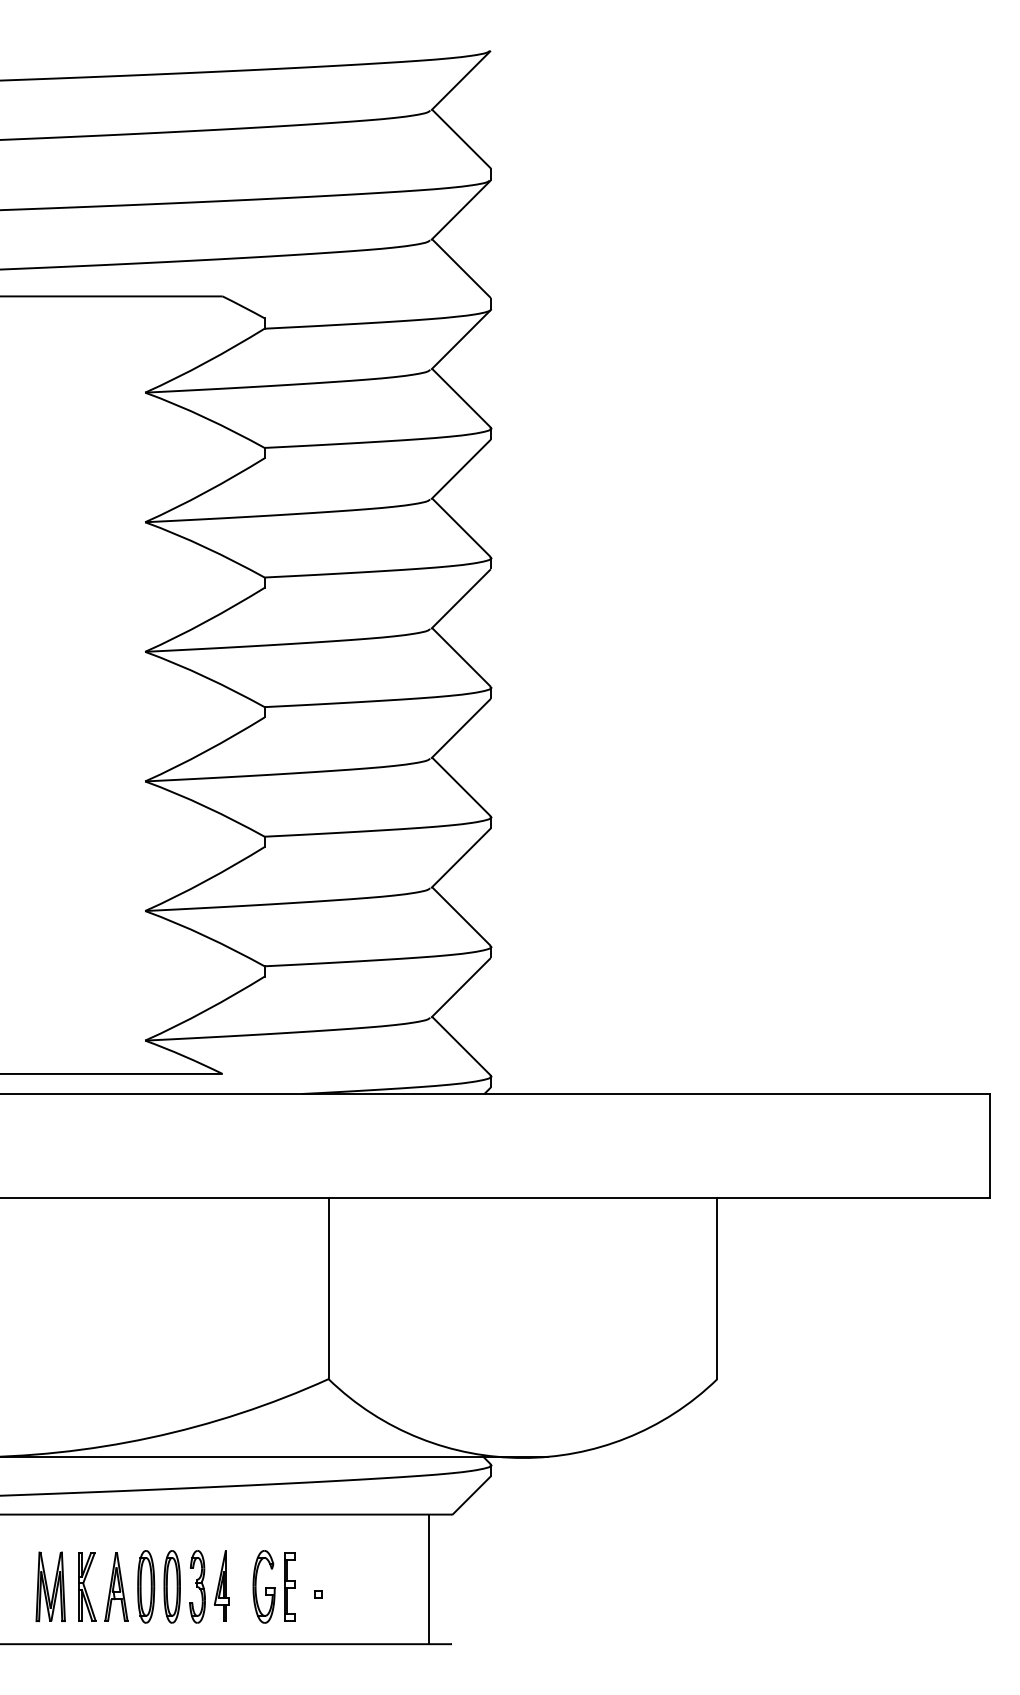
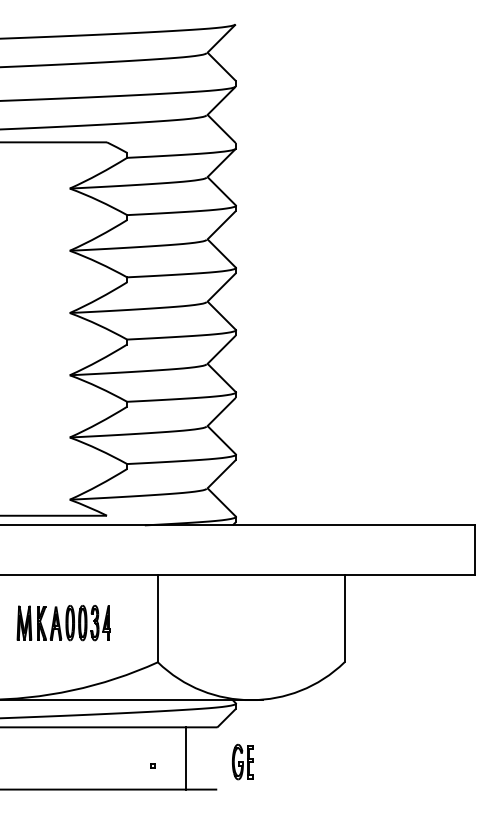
line: (429, 1579) -> (186, 758), moved
part: (273, 1585) -> (242, 761), moved
part: (132, 1587) -> (63, 623), moved

